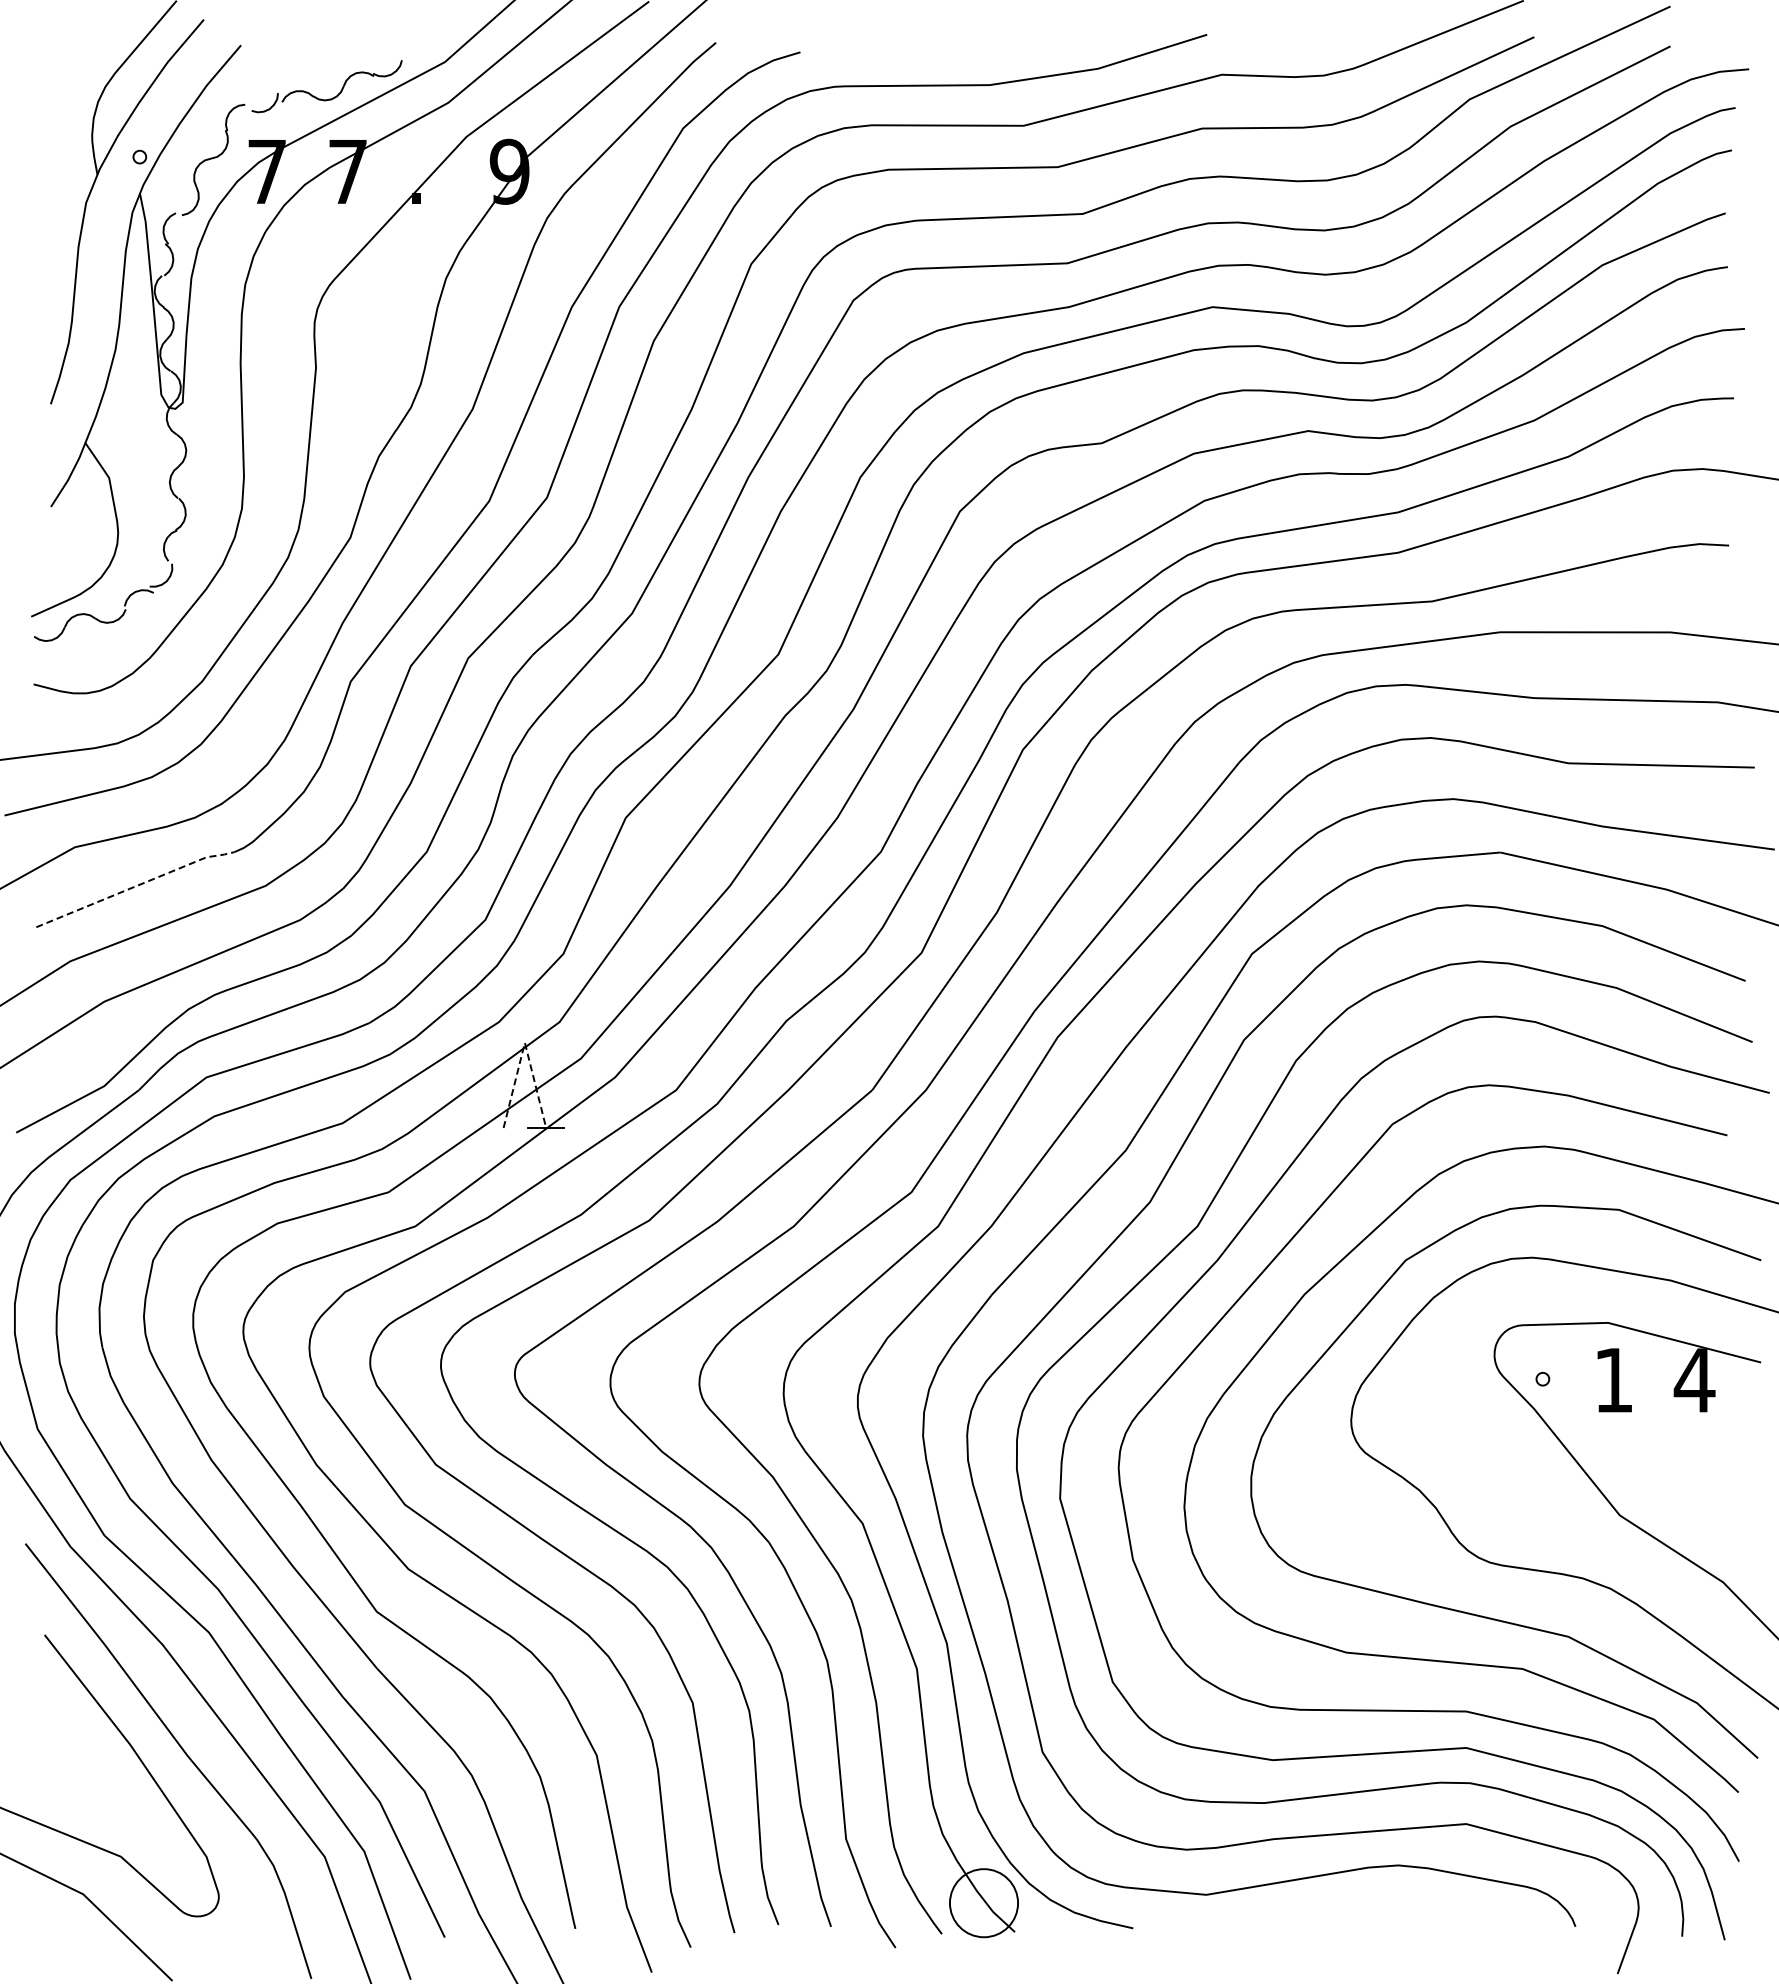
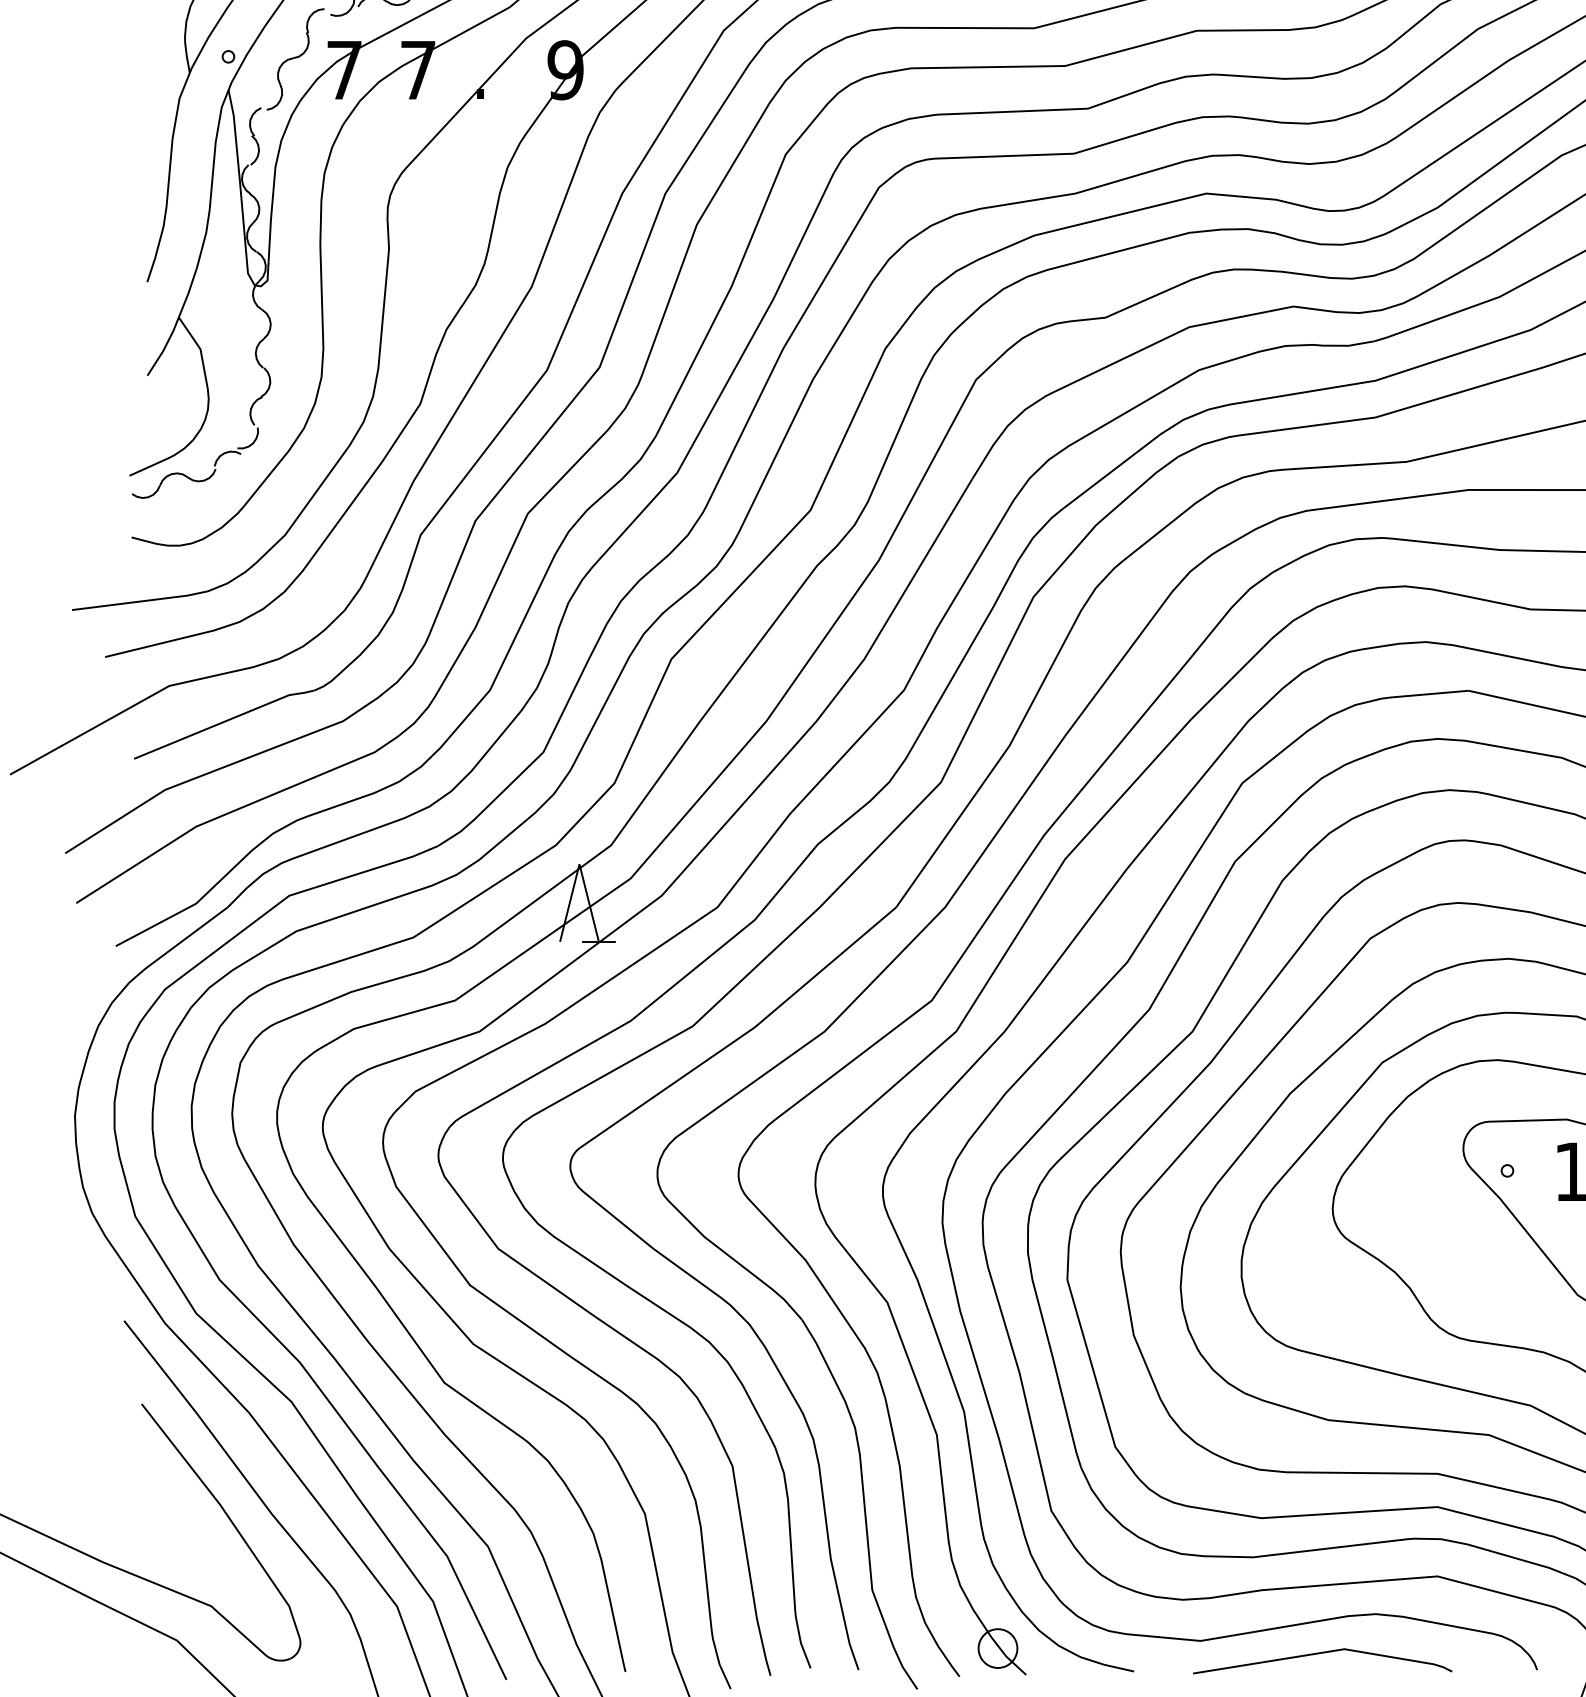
line: (135, 886) -> (224, 721), dashed -> solid
line: (524, 1042) -> (579, 863), dashed -> solid
circle: (983, 1902) -> (997, 1647), size x0.62
curve: (1337, 1909) -> (1320, 1654), added

